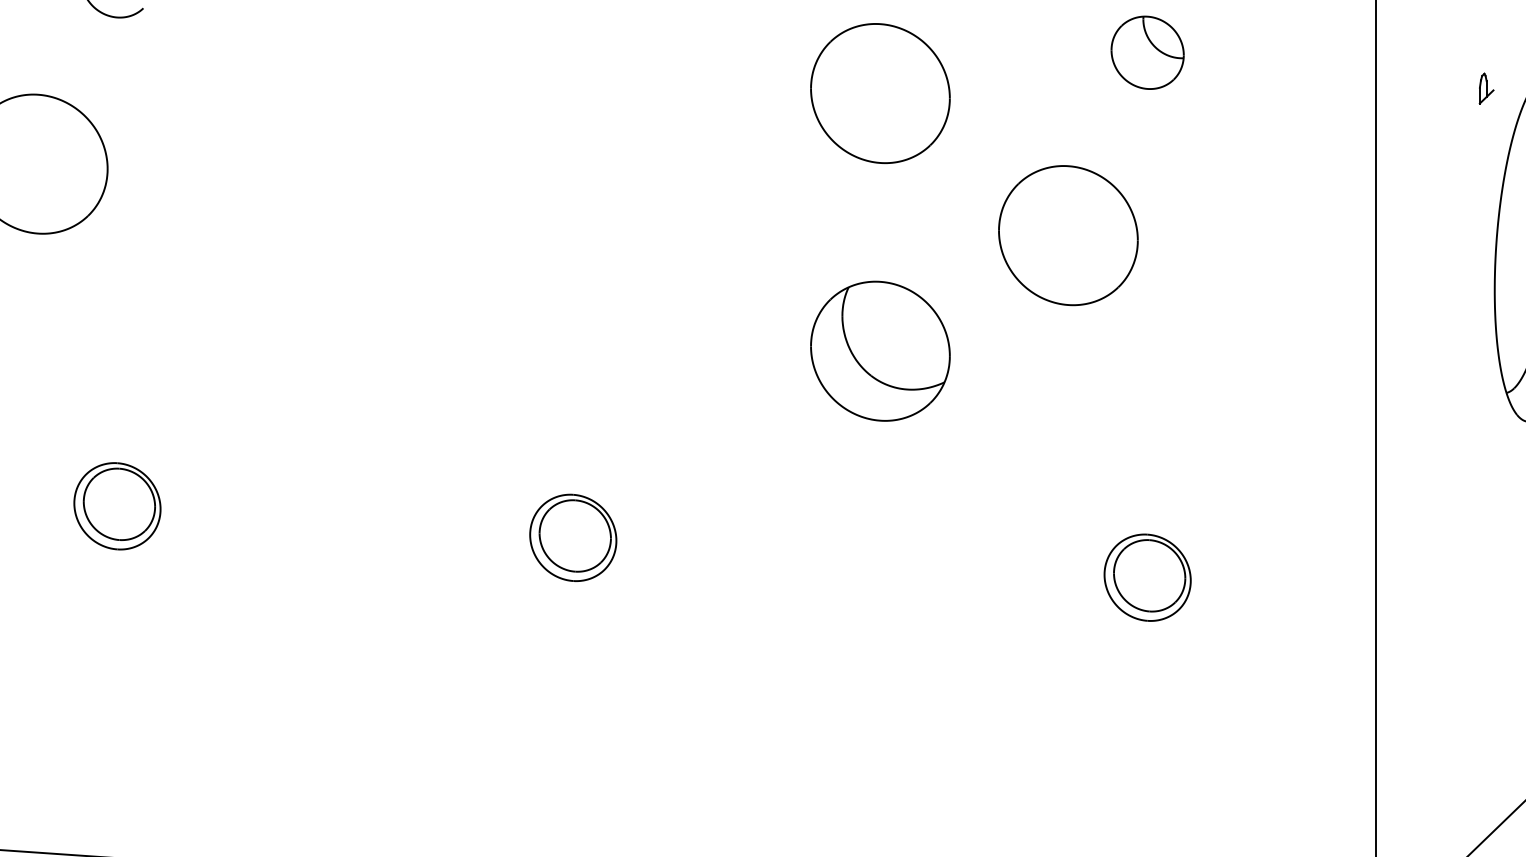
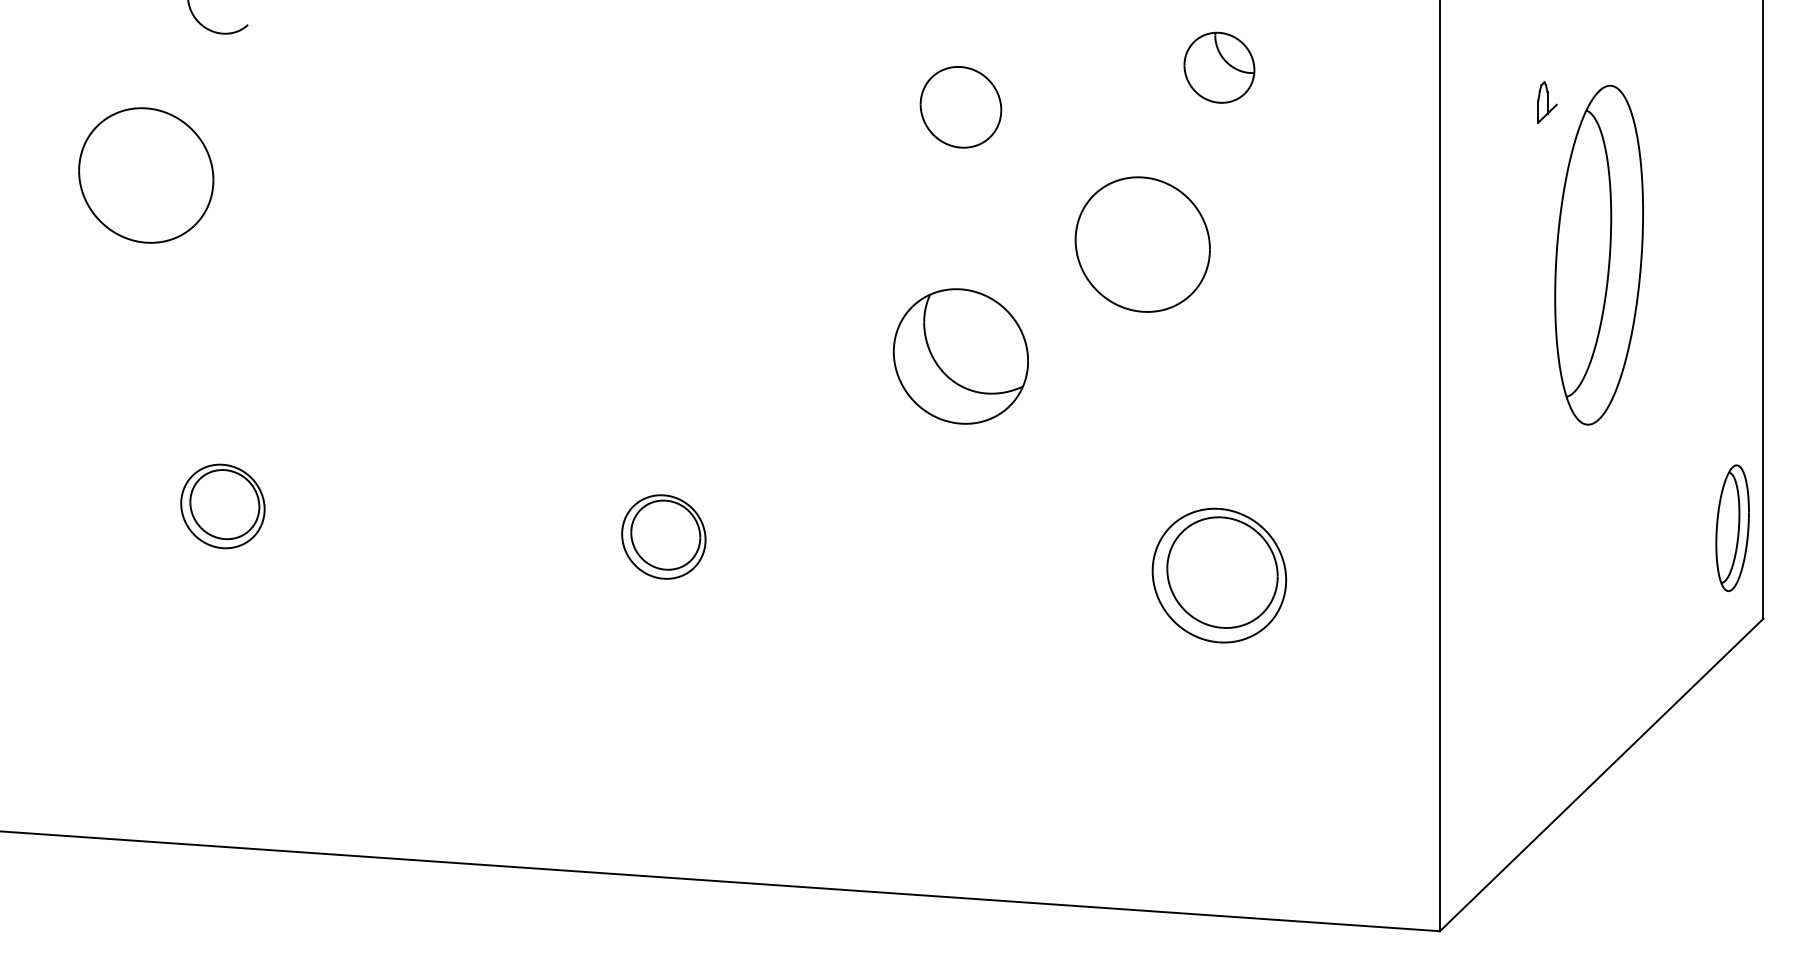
part: (1485, 88) -> (1546, 102), size x1.4
part: (879, 93) -> (960, 107), size x0.6
part: (1147, 577) -> (1219, 575), size x1.6

